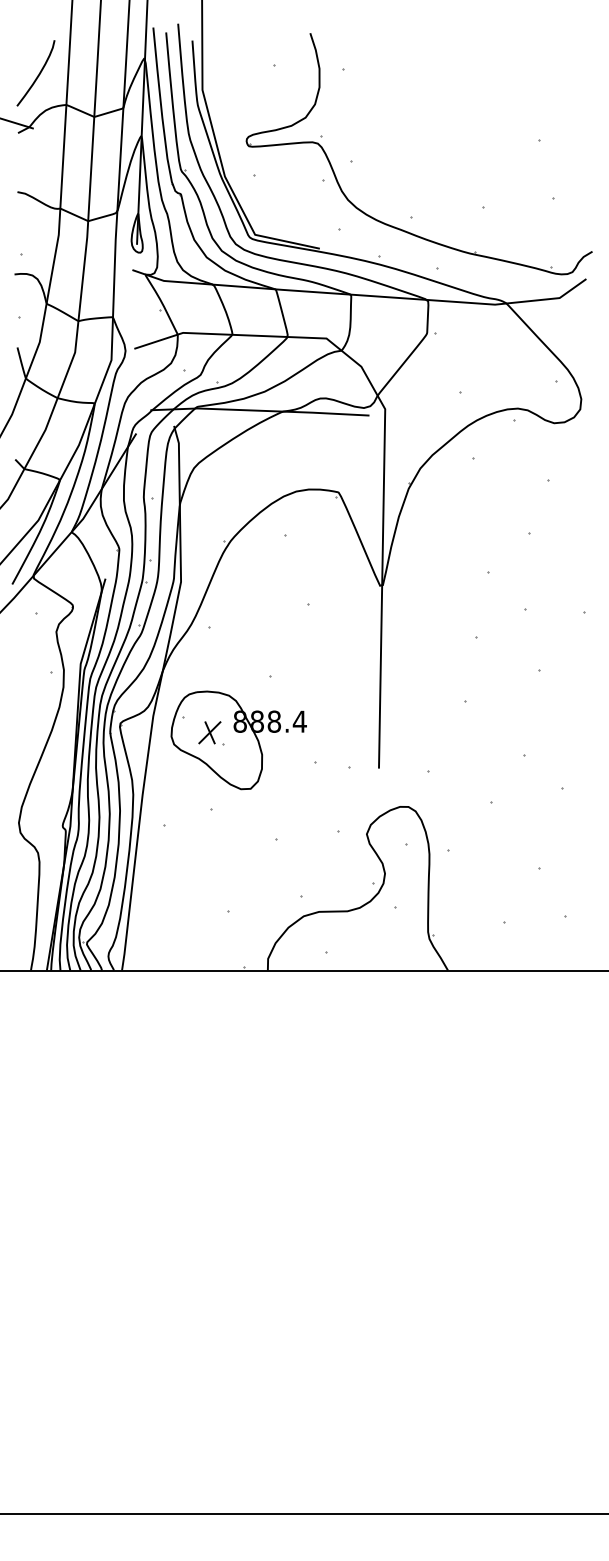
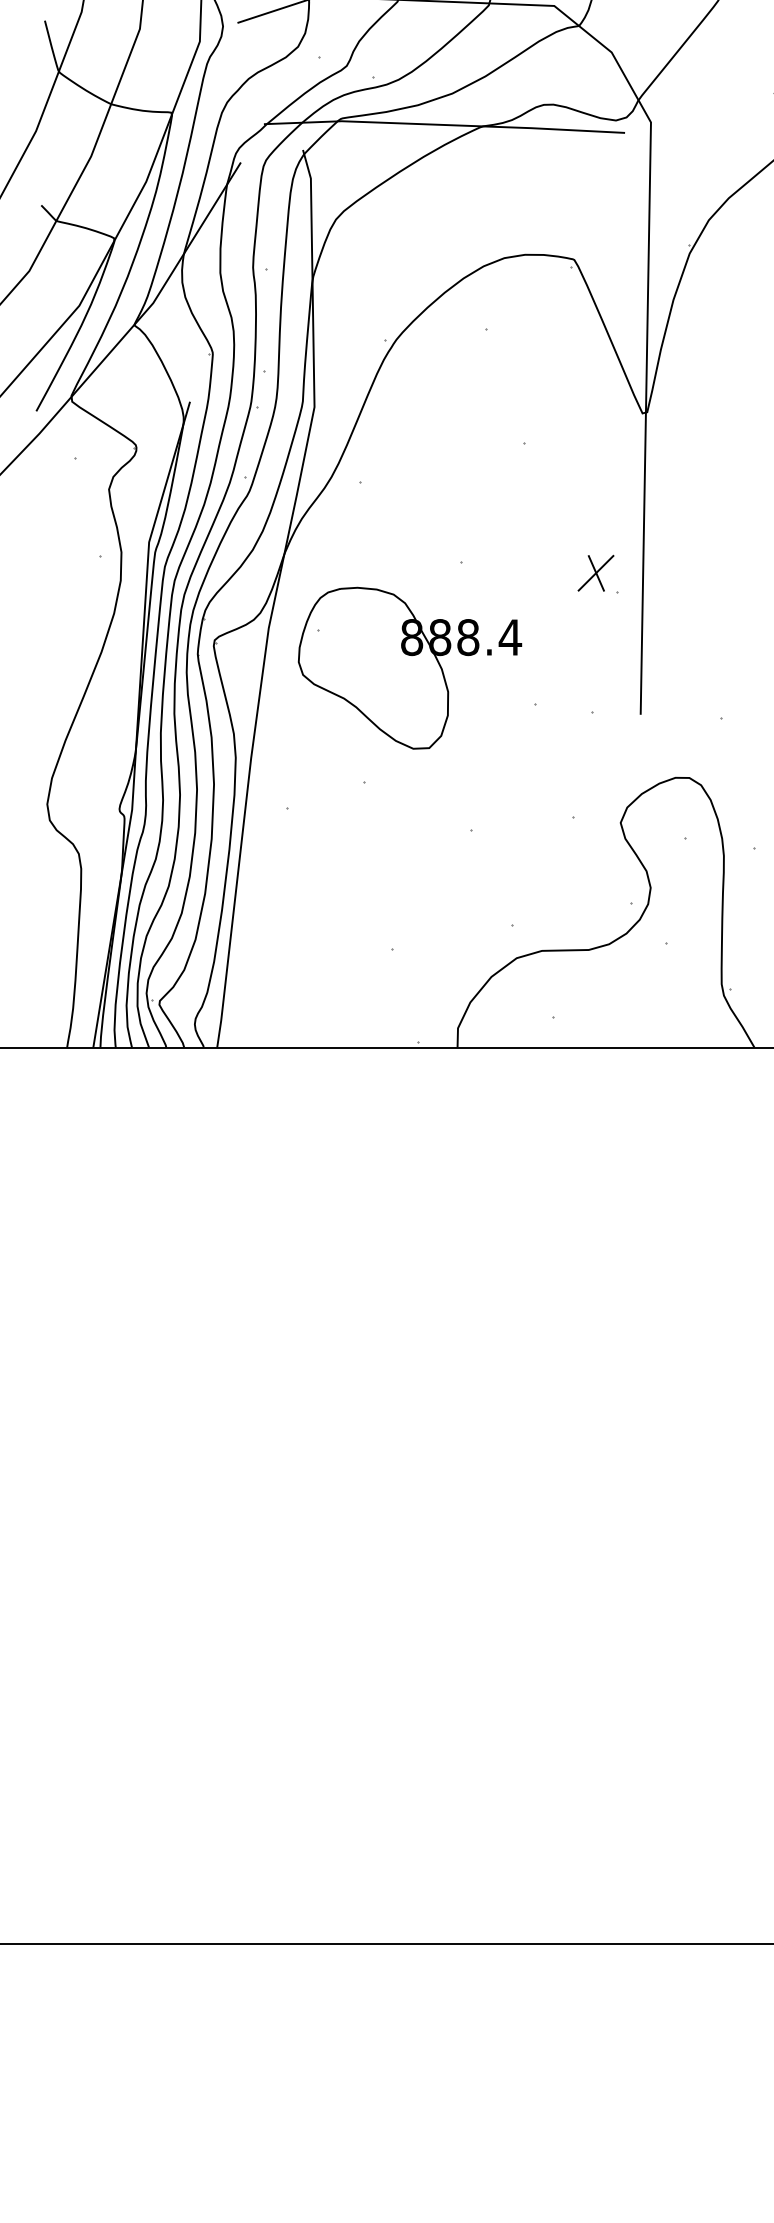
part: (211, 733) -> (598, 574), moved

